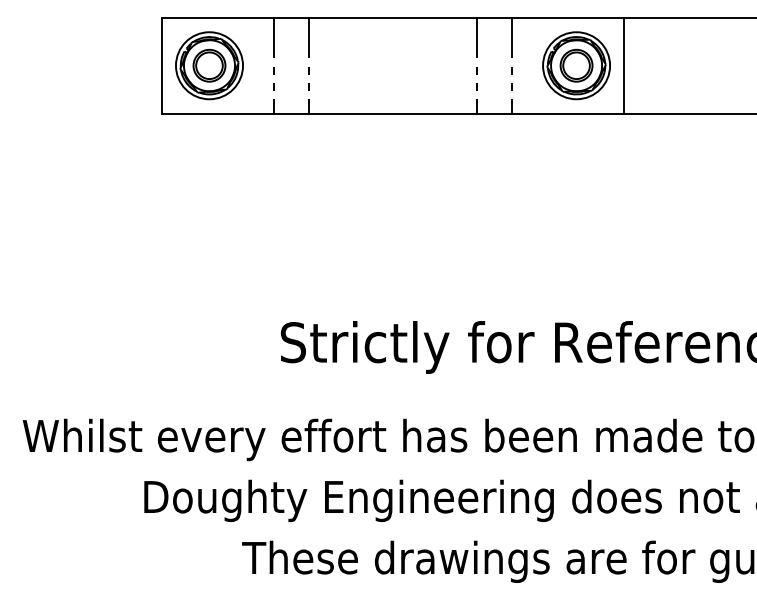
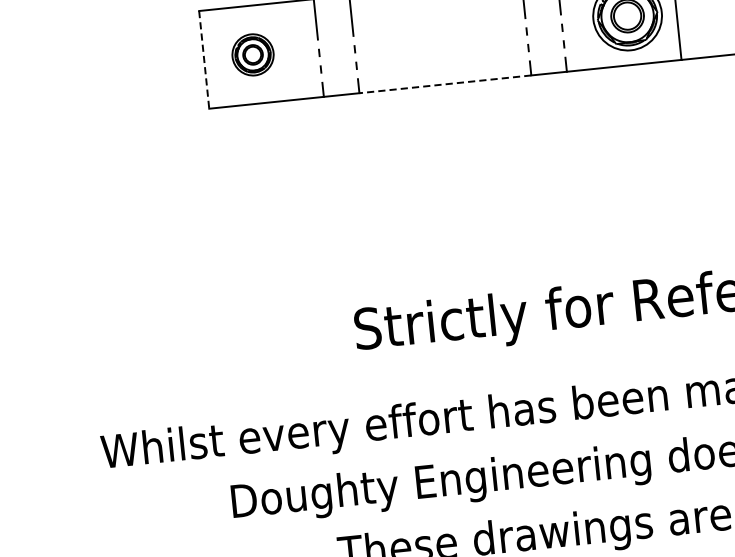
line: (161, 65) -> (204, 59), solid -> dashed
part: (209, 65) -> (253, 54), size x0.6
line: (392, 113) -> (444, 84), solid -> dashed

